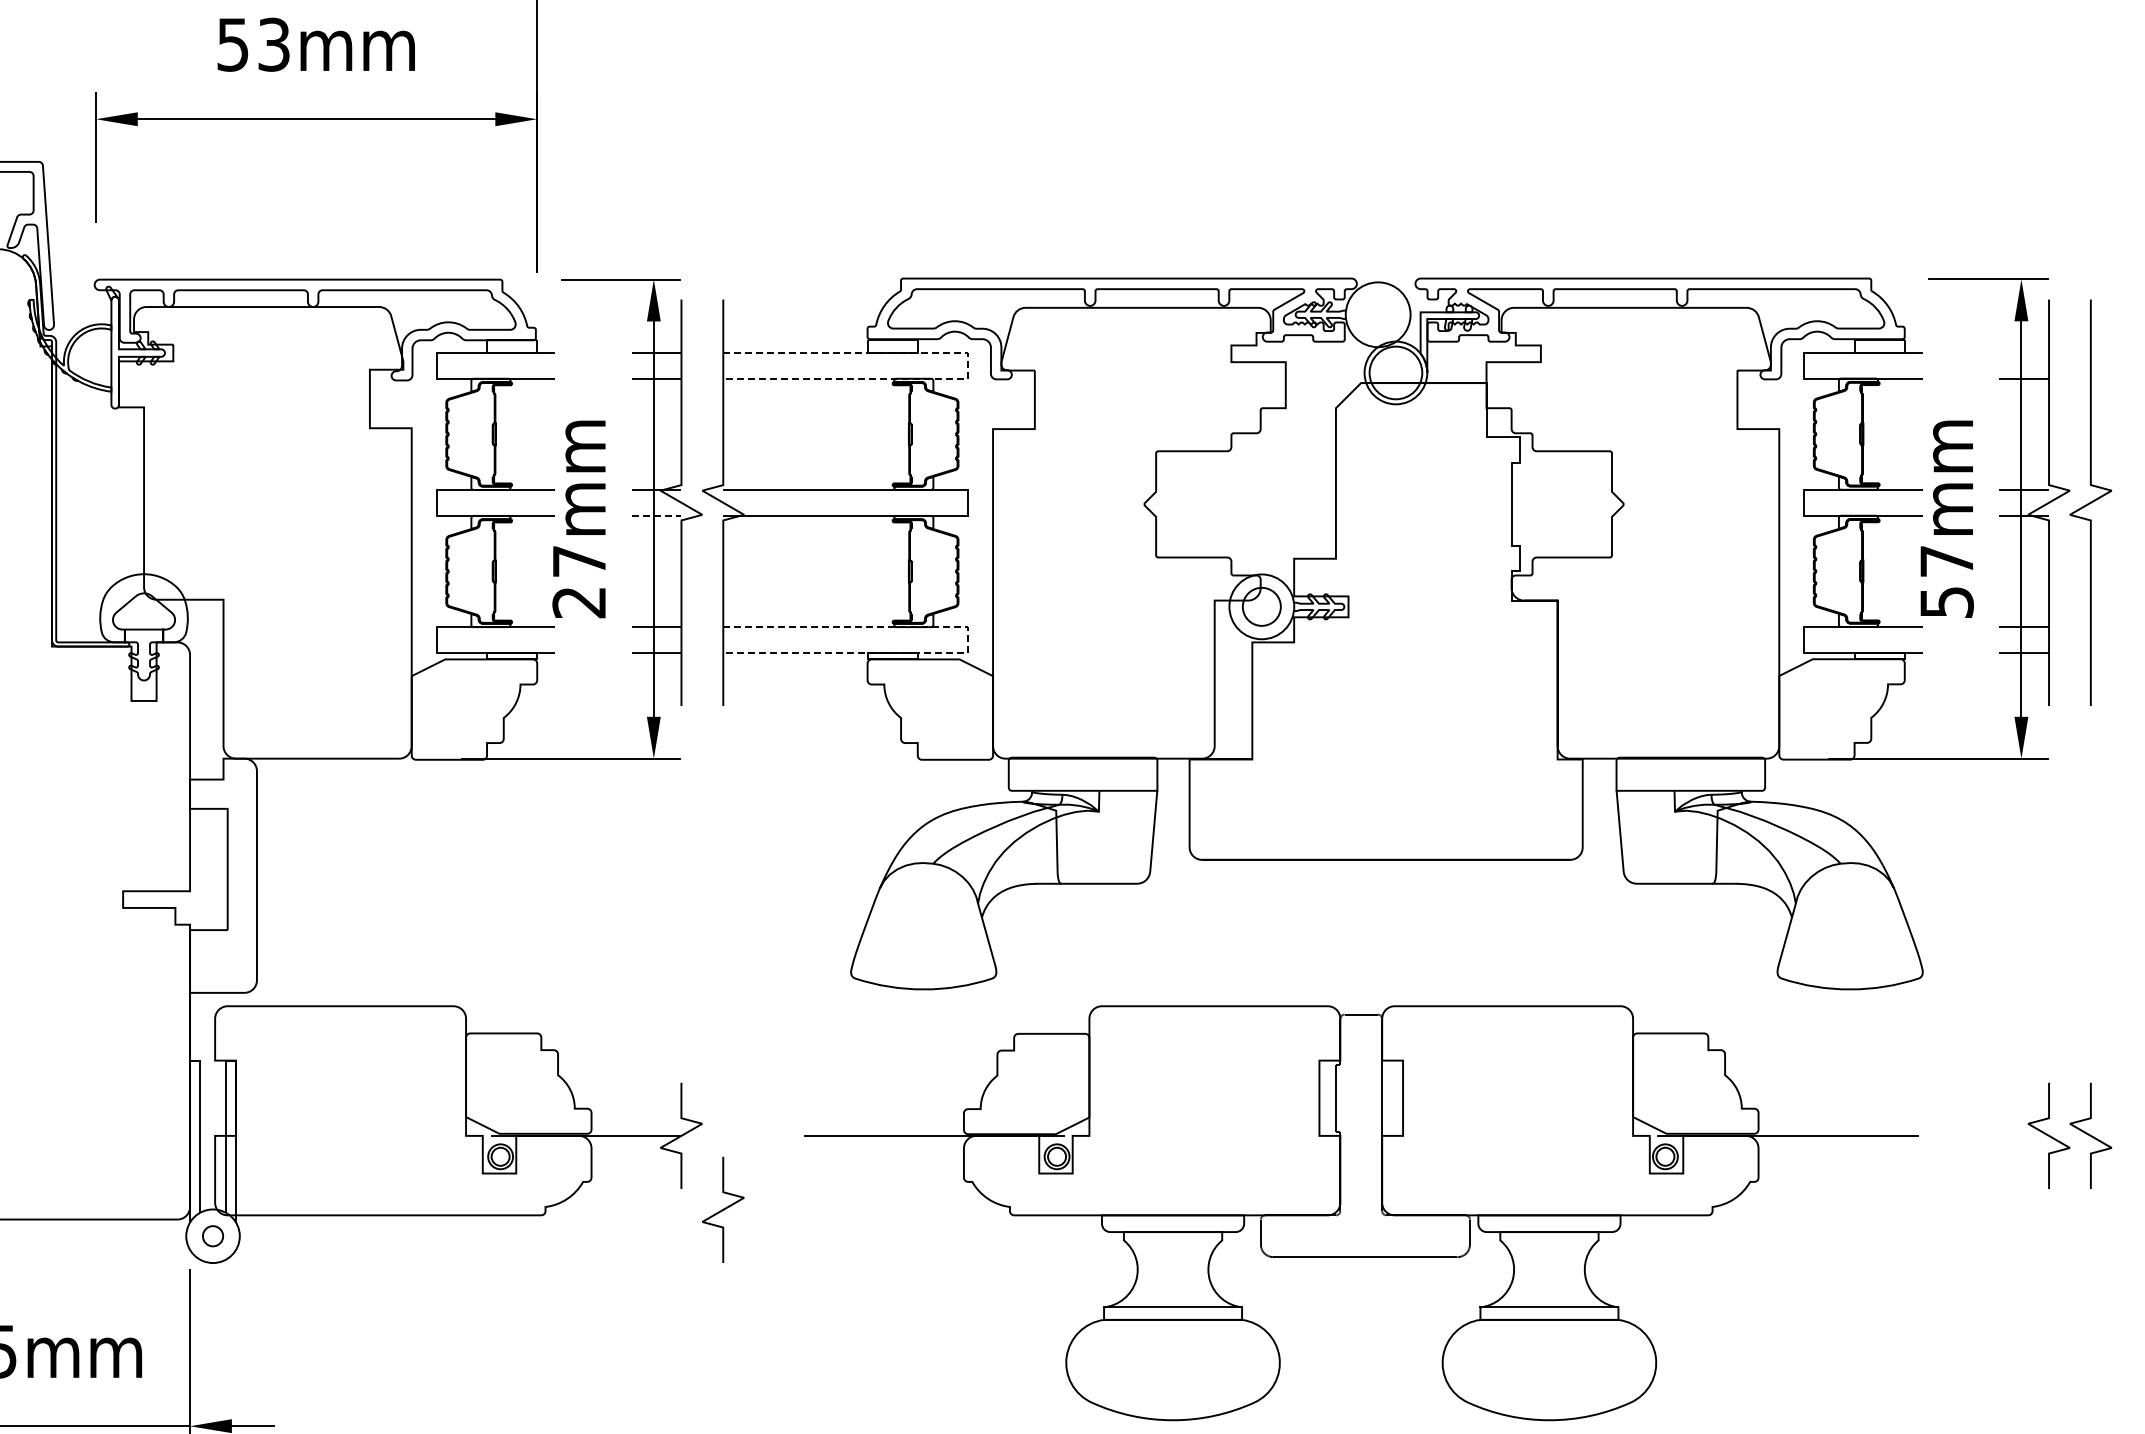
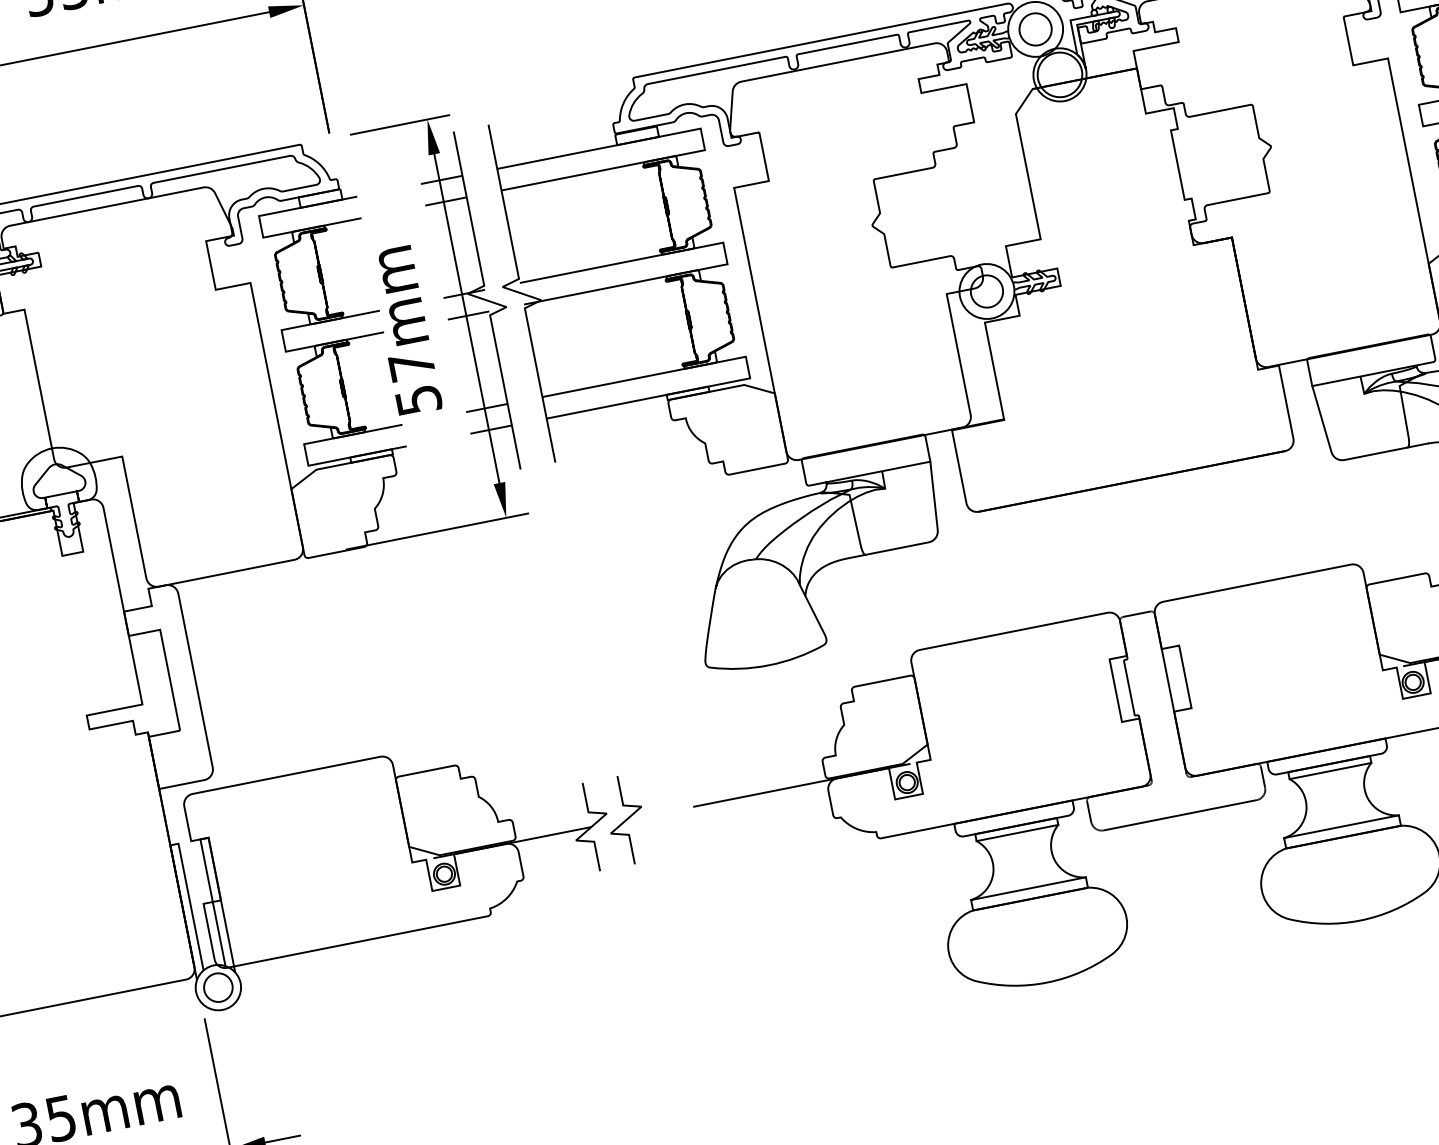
circle: (1378, 314) -> (1035, 29), added
line: (967, 365) -> (702, 139), dashed -> solid
line: (656, 515) -> (468, 315), dashed -> solid
text: (579, 602) -> (418, 400), 27mm -> 57mm
line: (967, 640) -> (747, 367), dashed -> solid
curve: (723, 1209) -> (626, 819), moved
circle: (212, 1236) -> (217, 987), size x1.67
line: (1172, 1240) -> (1017, 833), added
line: (1549, 1240) -> (1330, 771), added

